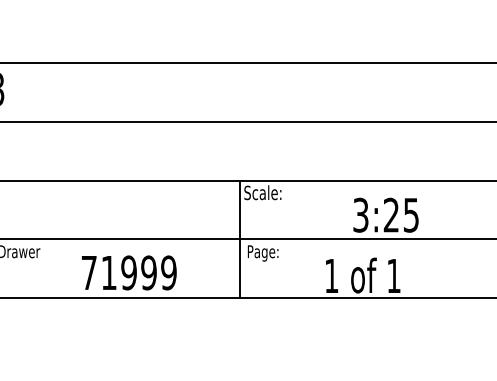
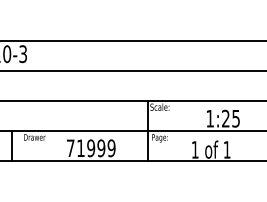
text: (359, 214) -> (209, 118), 3:25 -> 1:25

